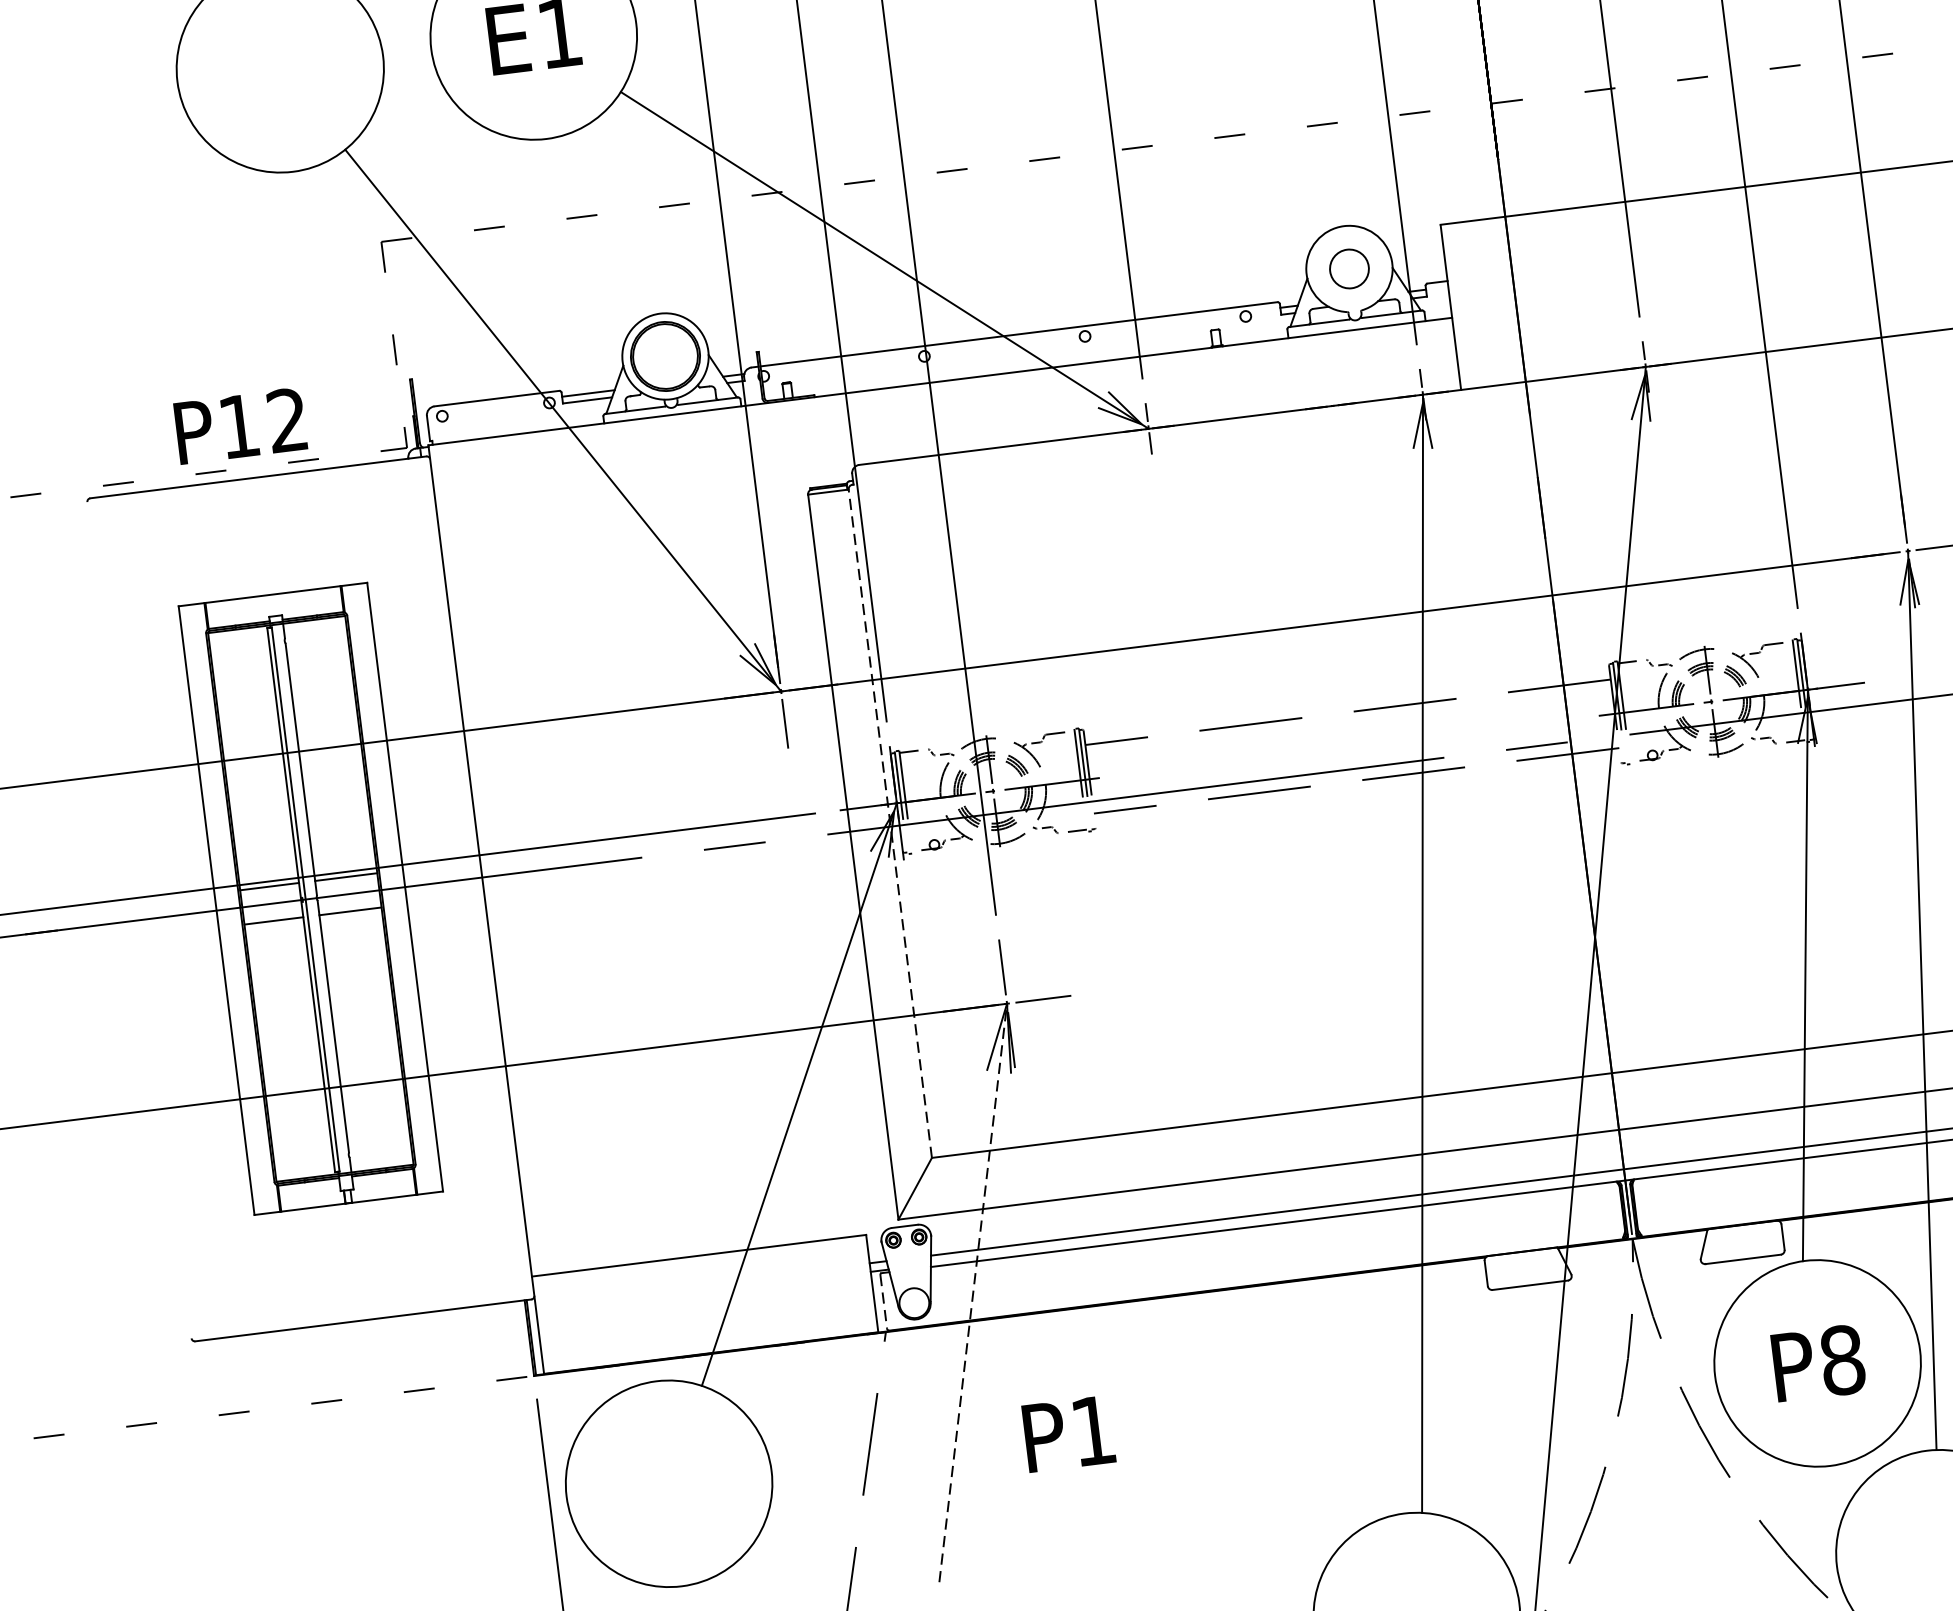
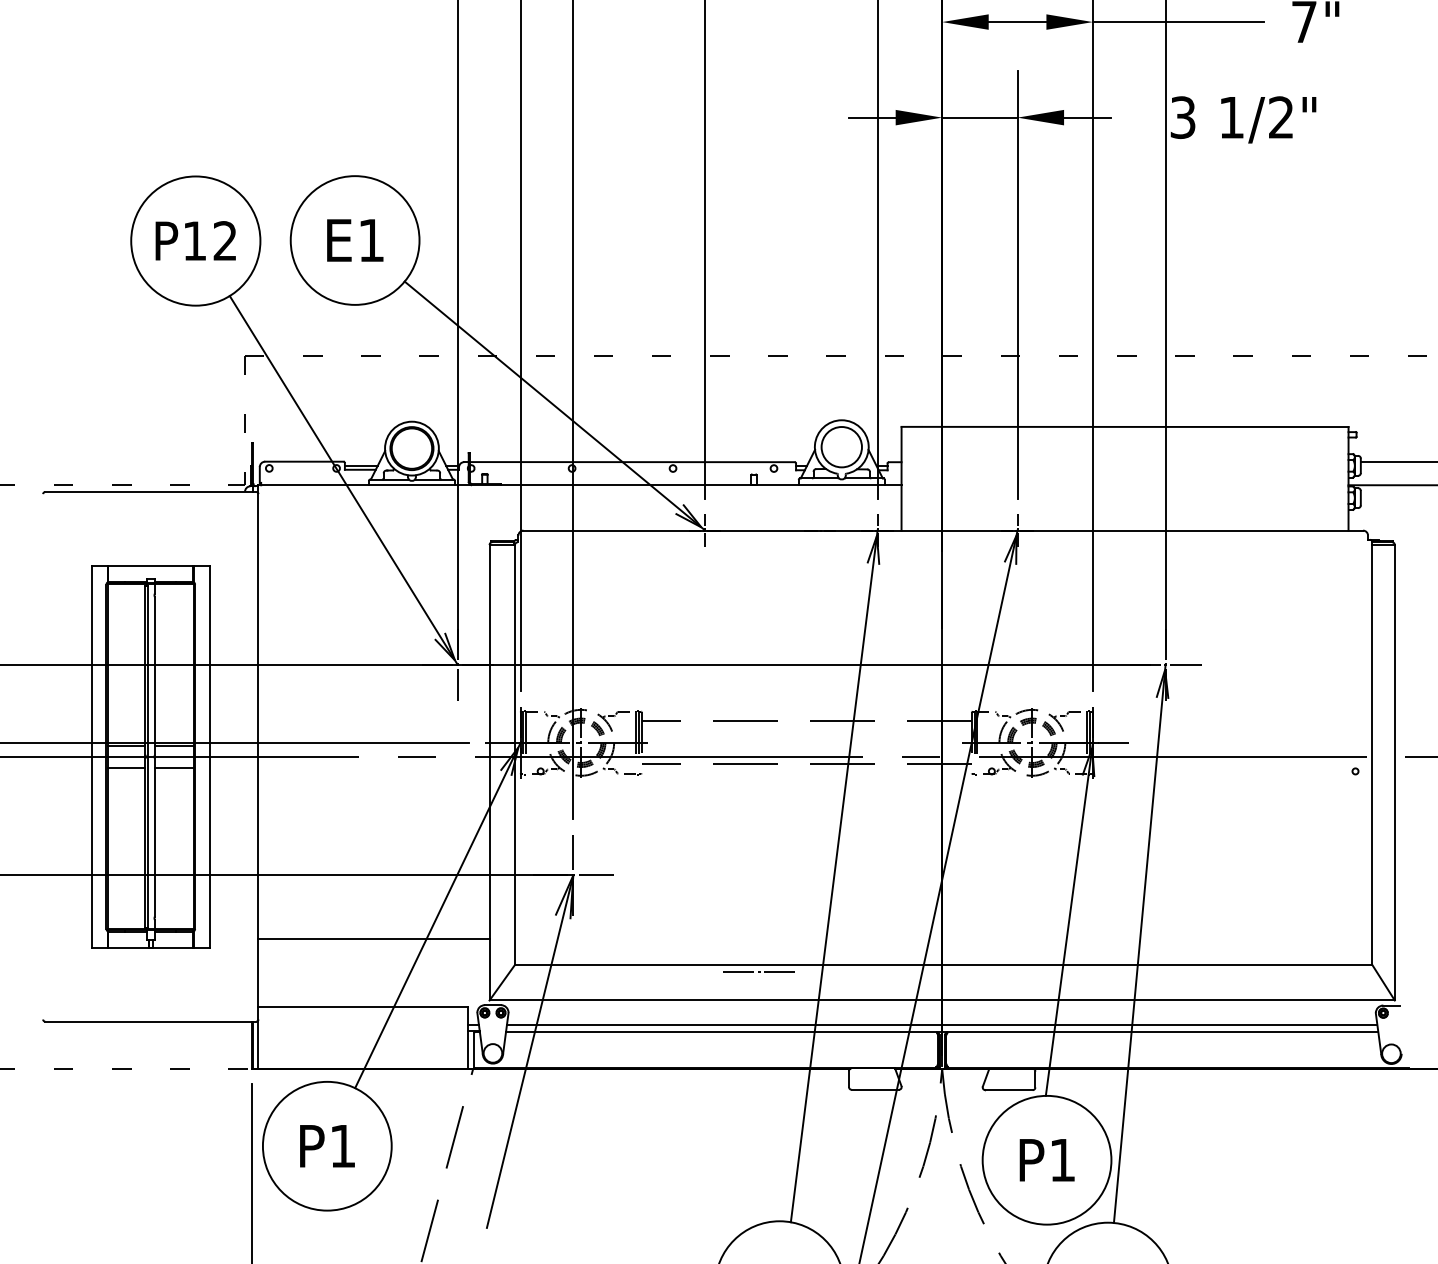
circle: (1349, 269) -> (841, 447), size x1.67
text: (240, 425) -> (195, 240), moved
line: (890, 822) -> (515, 754), dashed -> solid
line: (1322, 1121) -> (759, 972), added
line: (701, 1145) -> (373, 939), added
line: (973, 1292) -> (530, 1051), dashed -> solid
line: (884, 1302) -> (474, 1050), dashed -> solid
text: (1842, 1360) -> (1062, 1160), P8 -> P1
text: (1068, 1434) -> (327, 1146), moved

